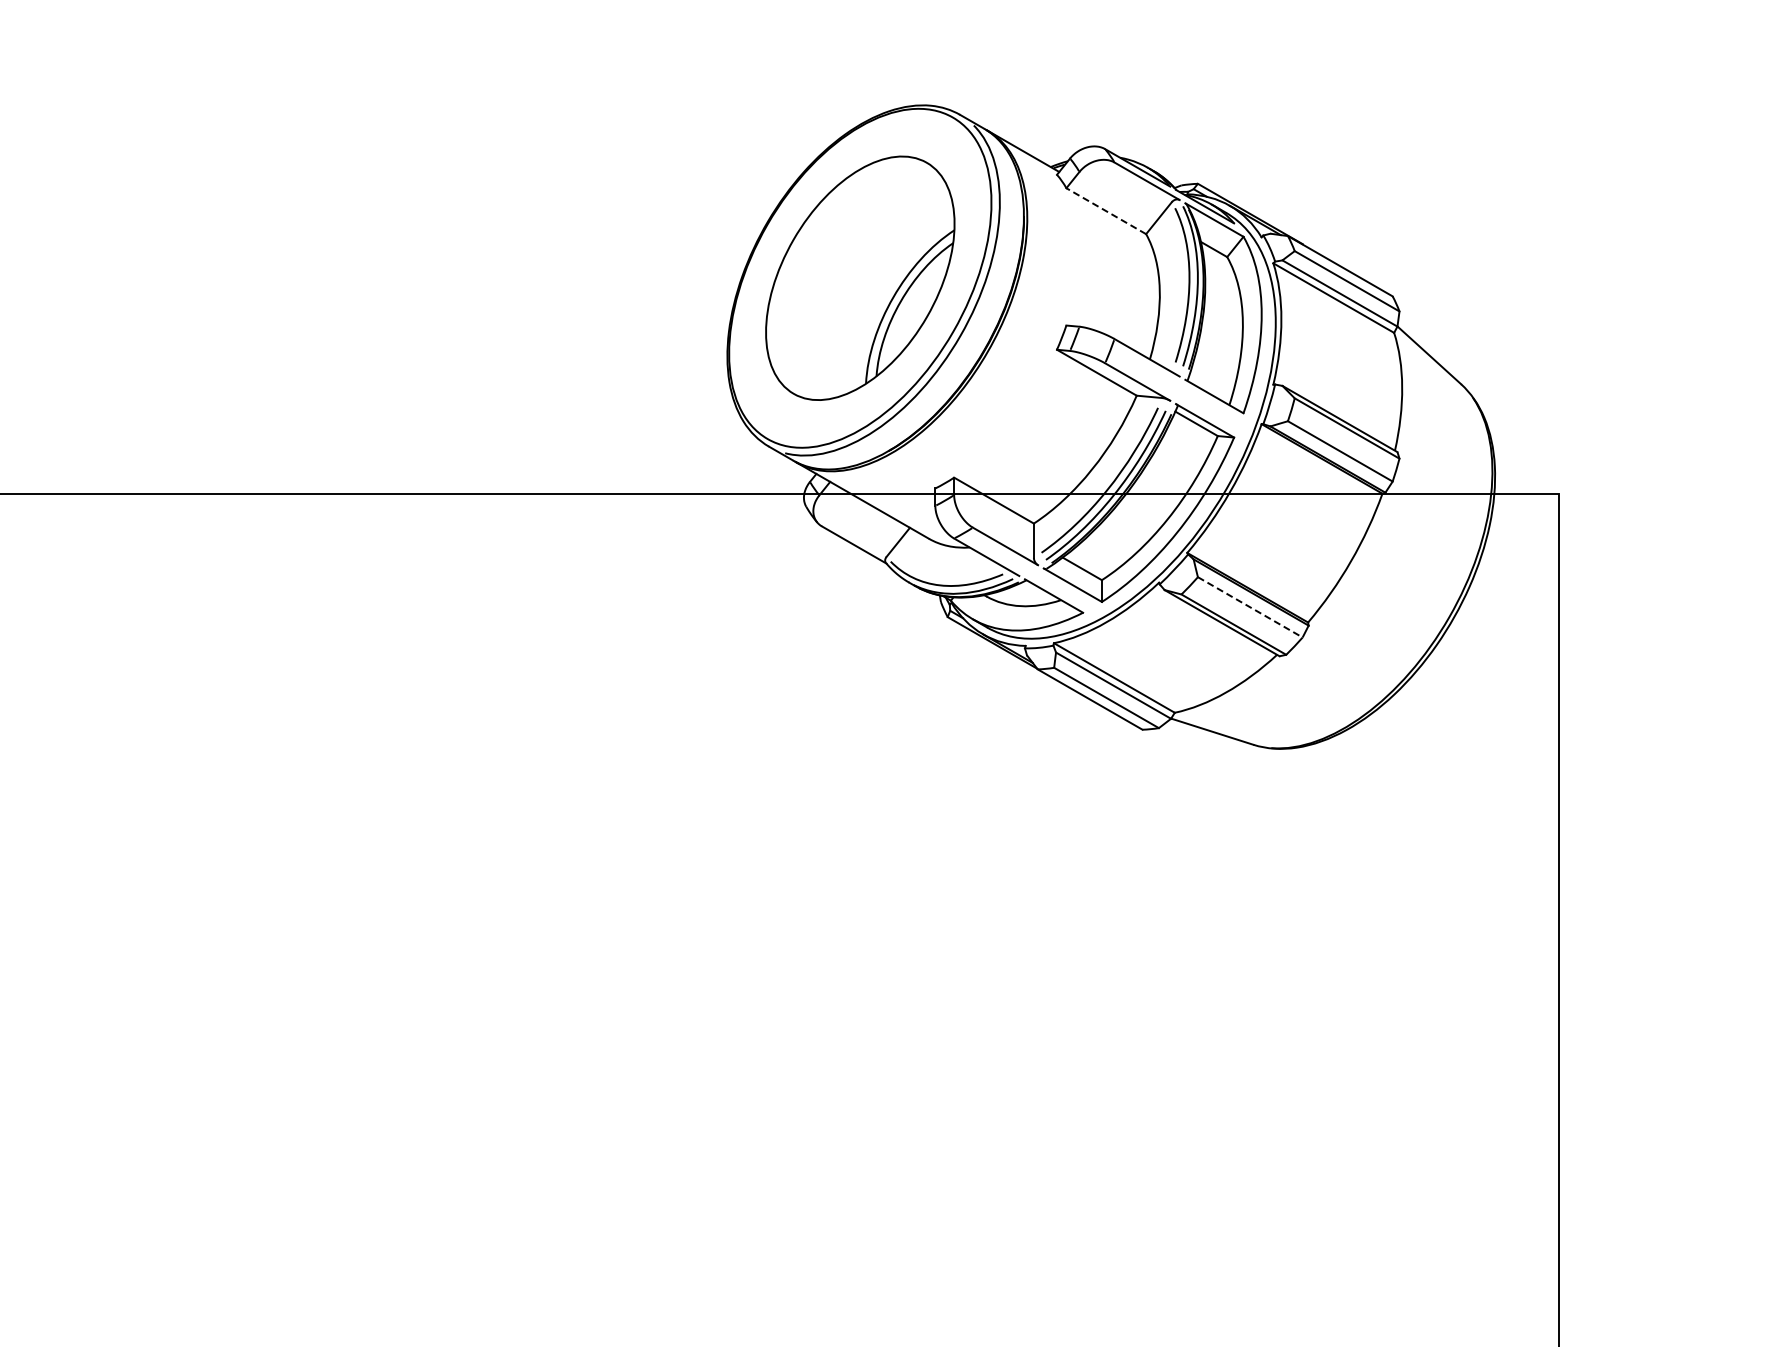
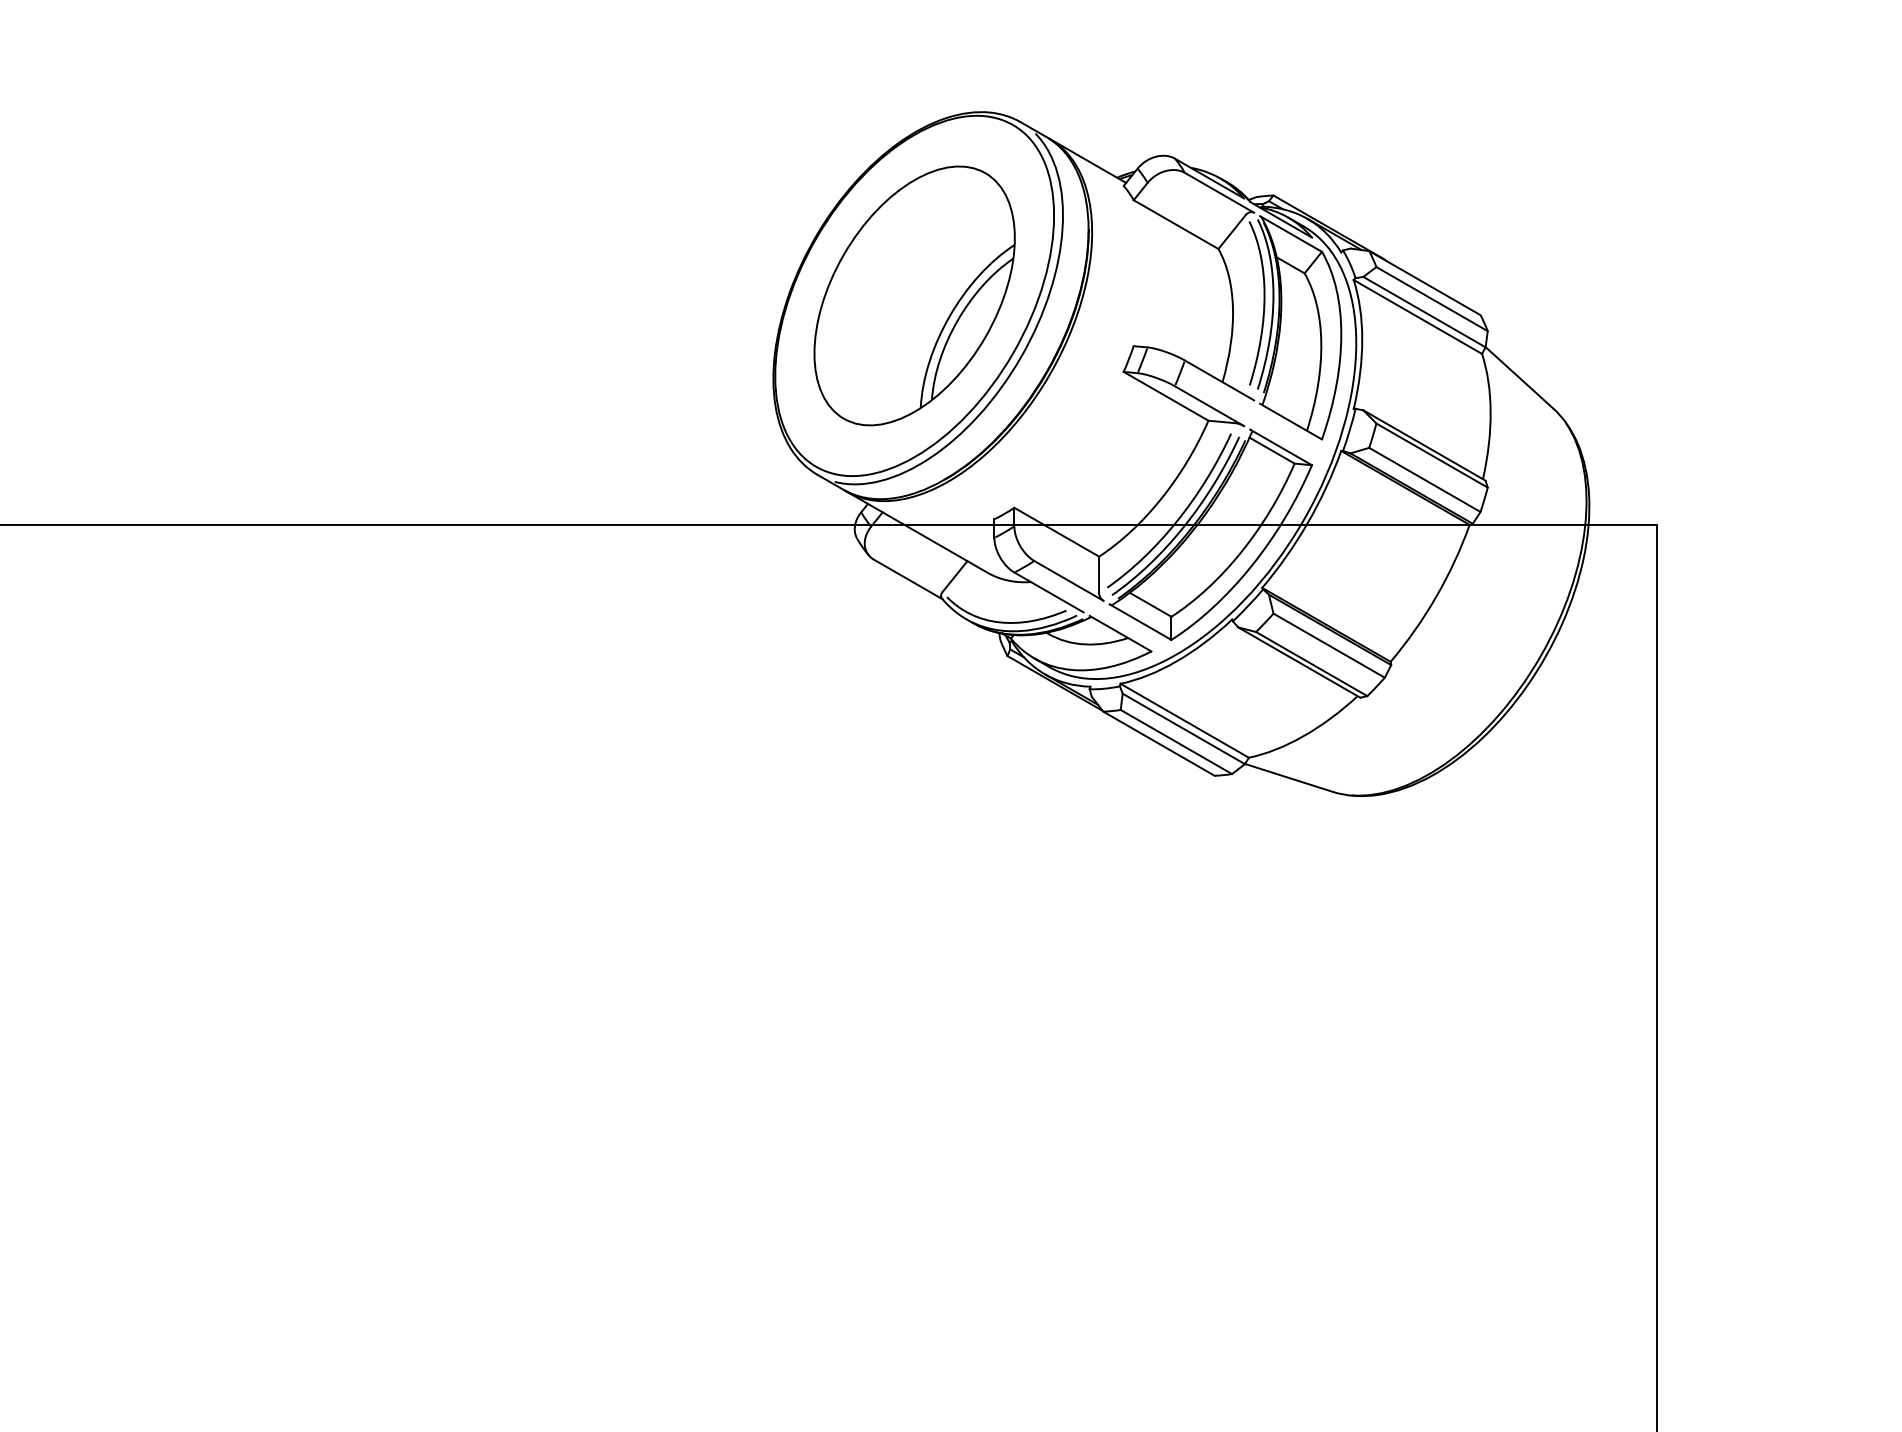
line: (1105, 210) -> (1175, 223), dashed -> solid
line: (1250, 607) -> (1329, 645), dashed -> solid

